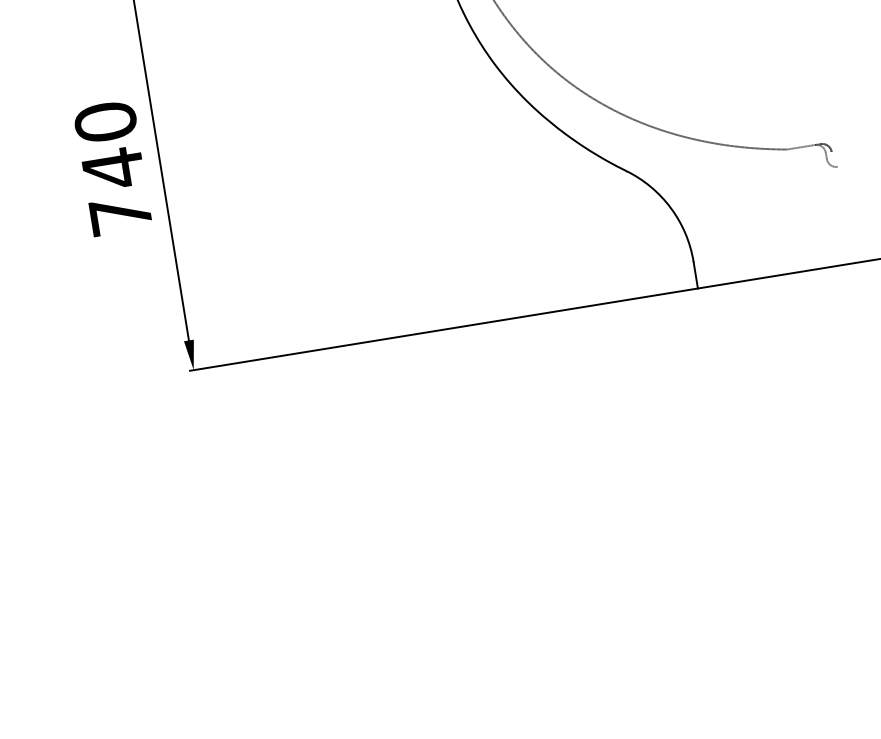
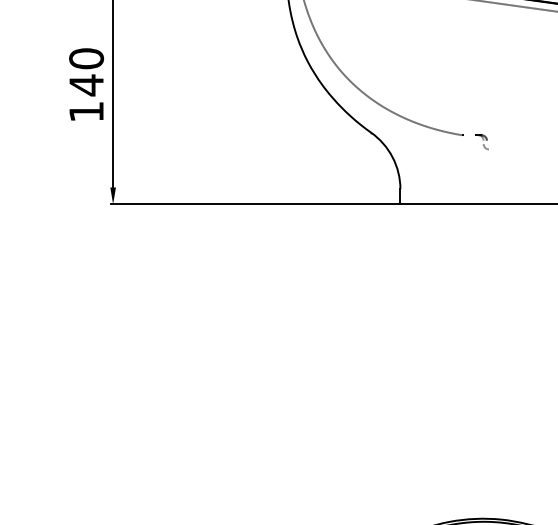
text: (120, 214) -> (86, 111), 740 -> 140

